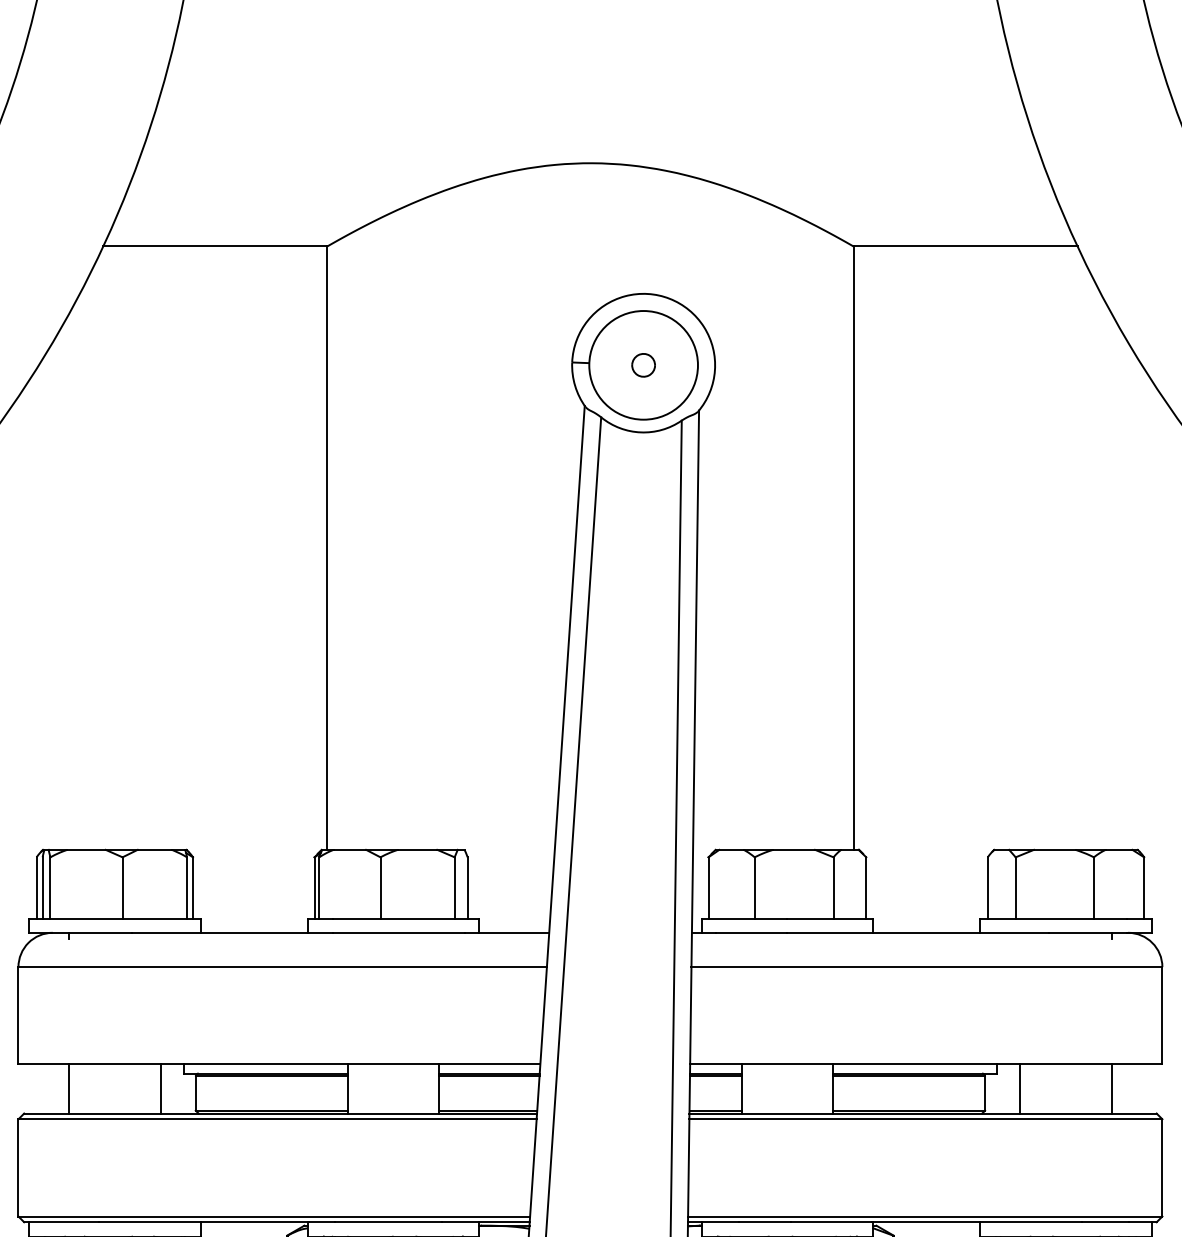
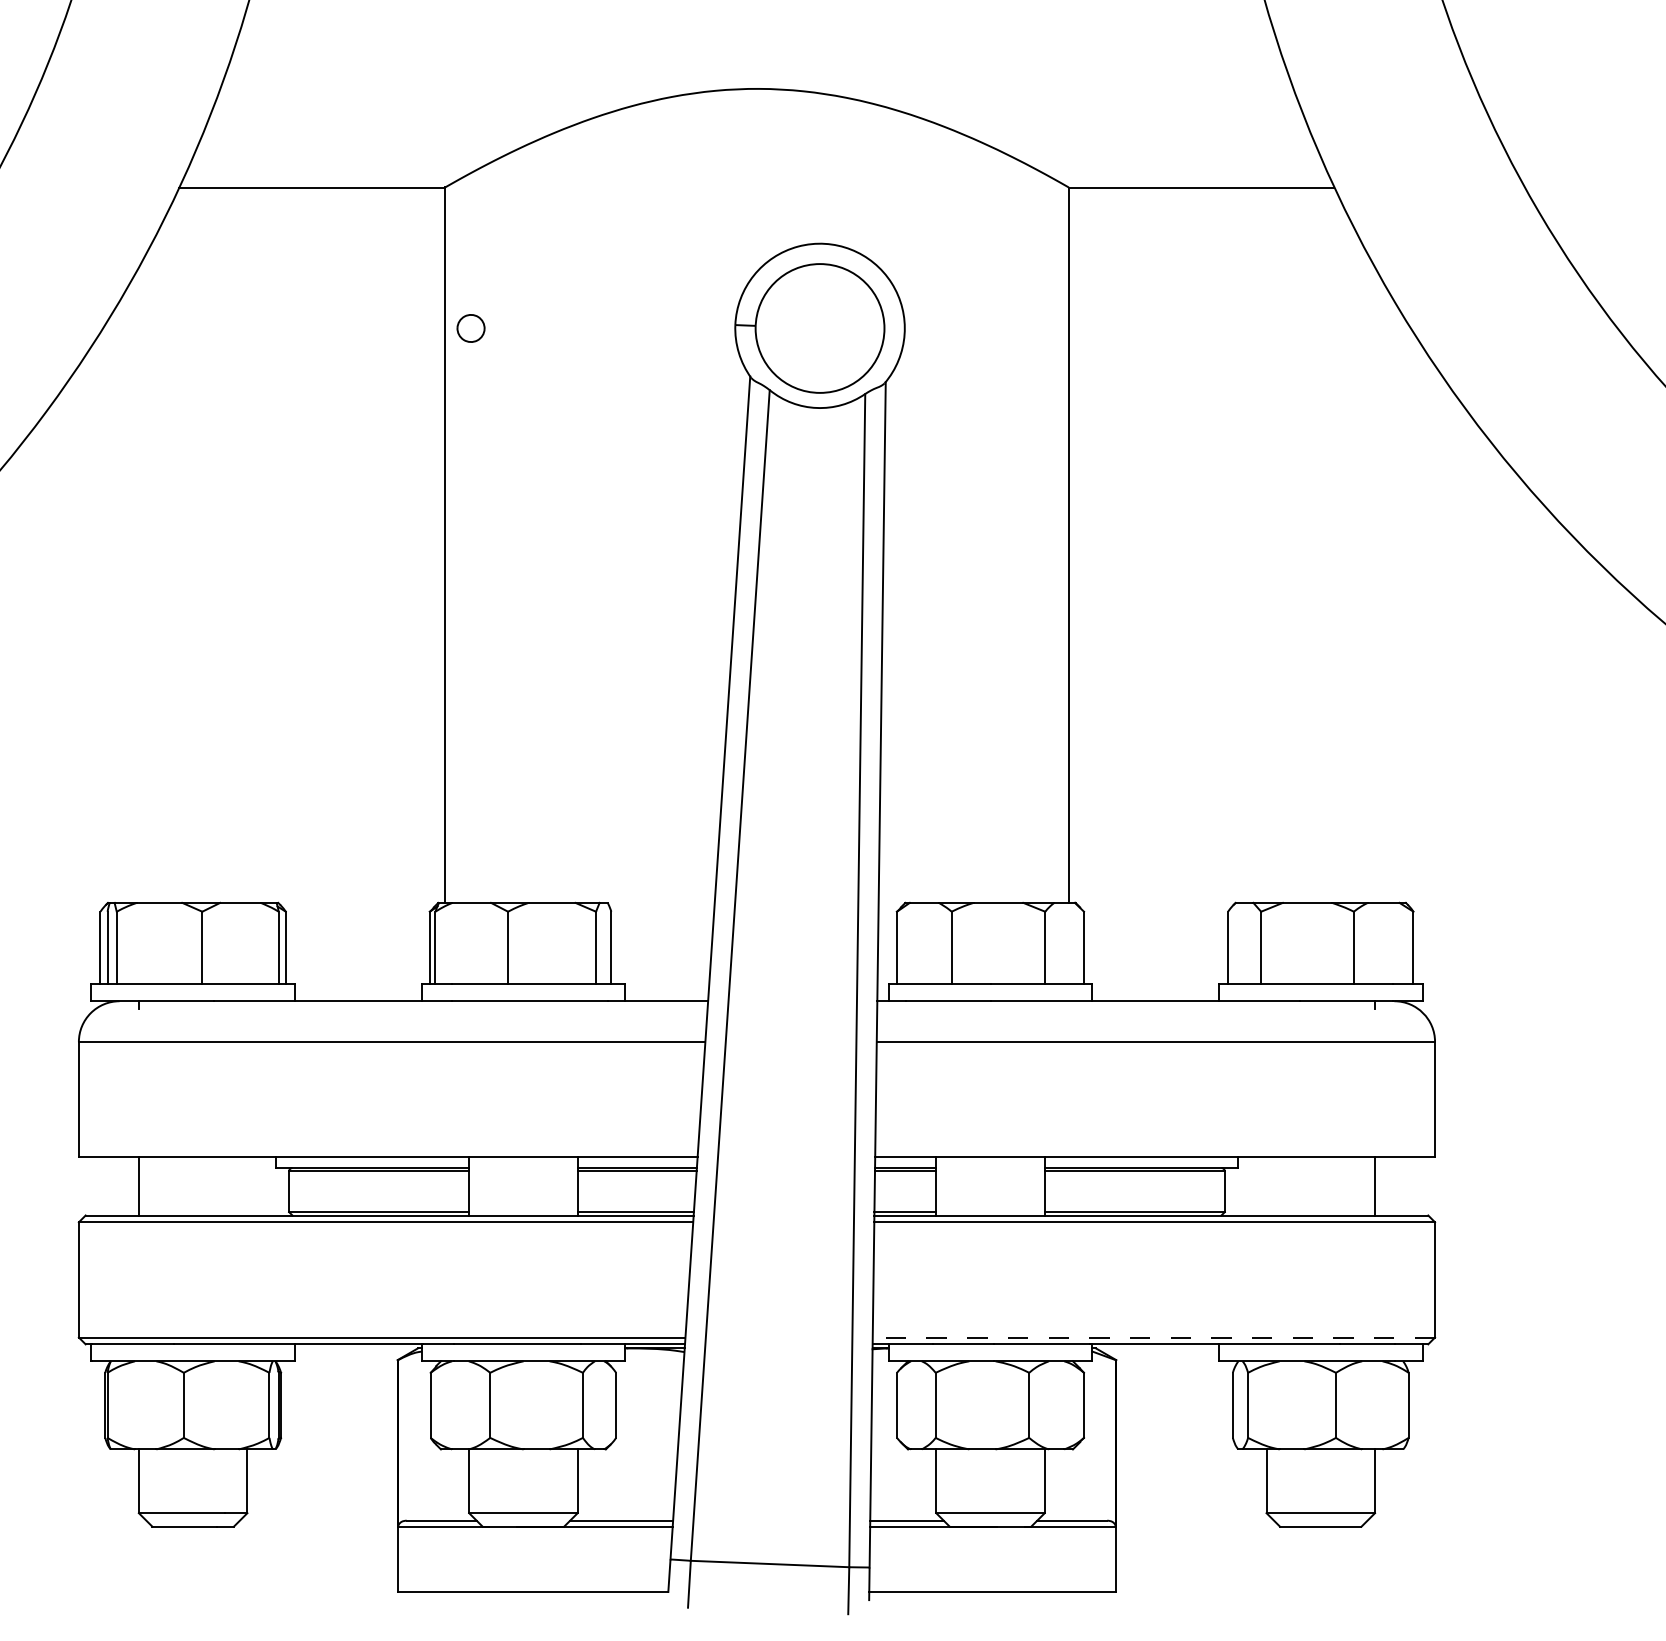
part: (643, 365) -> (470, 328), moved
line: (160, 1089) -> (247, 1186), removed
line: (1020, 1089) -> (1266, 1186), removed
line: (924, 1216) -> (1153, 1337), solid -> dashed

